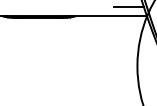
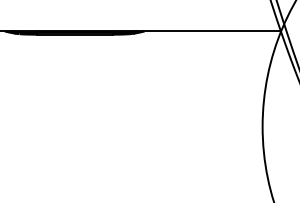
line: (128, 6) -> (245, 12), removed

